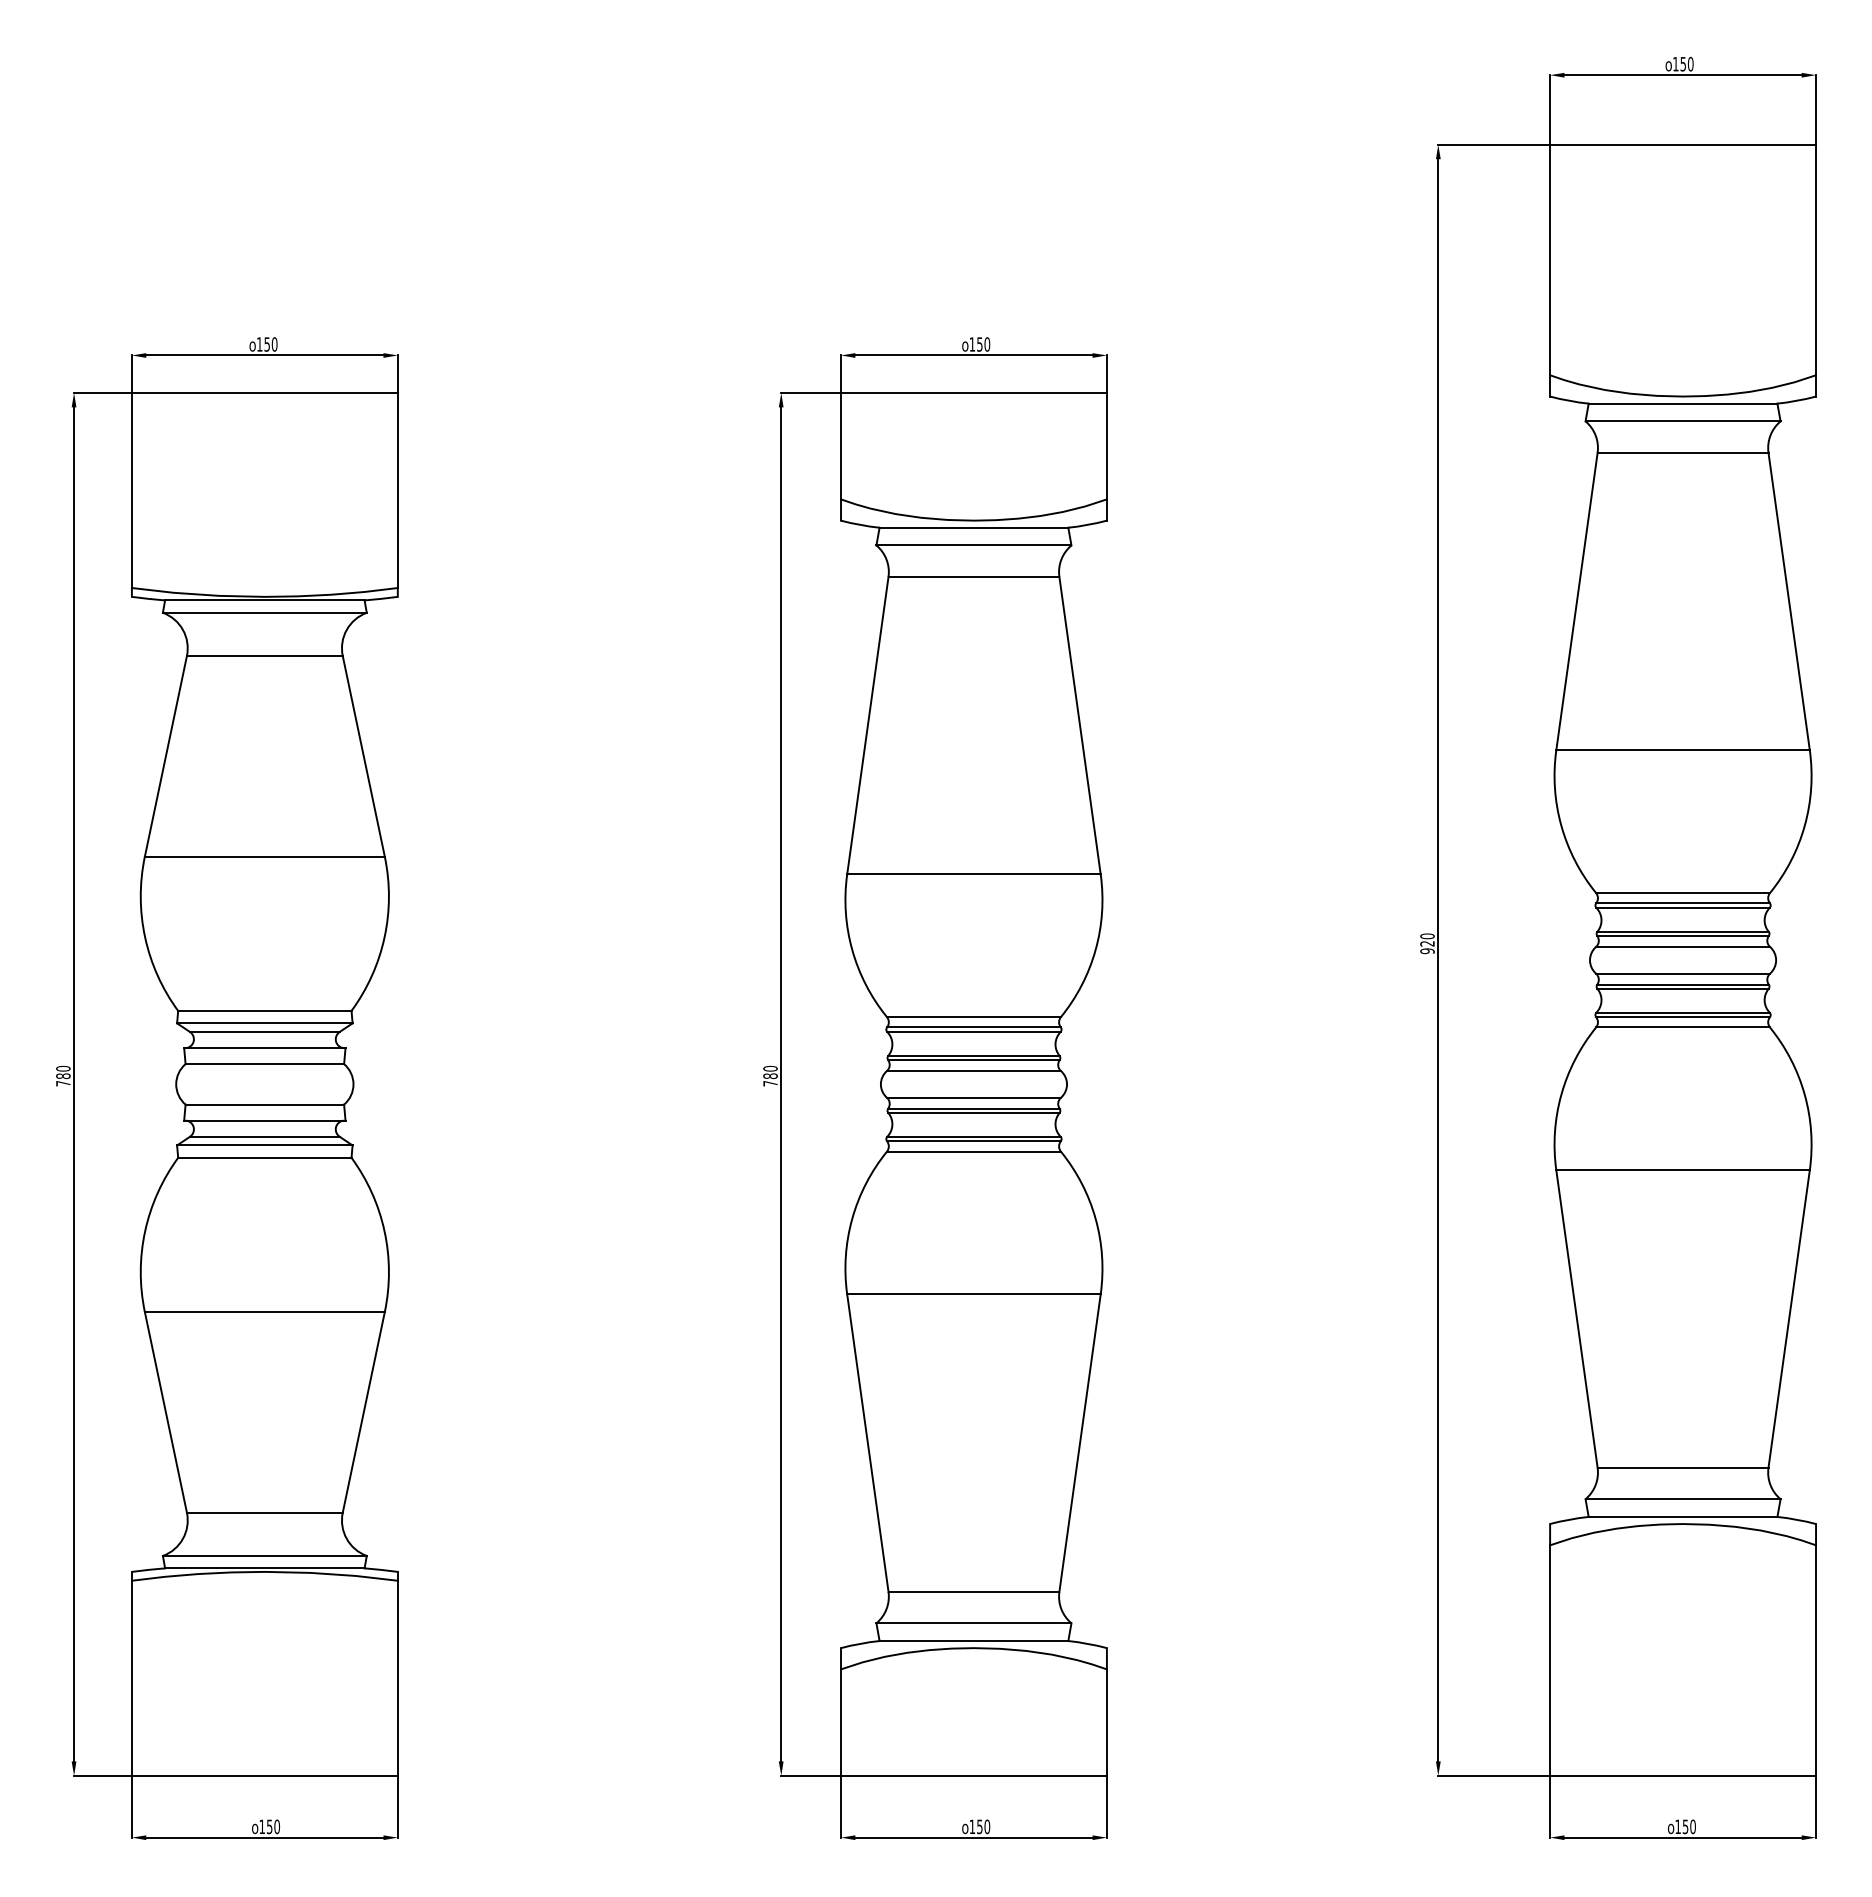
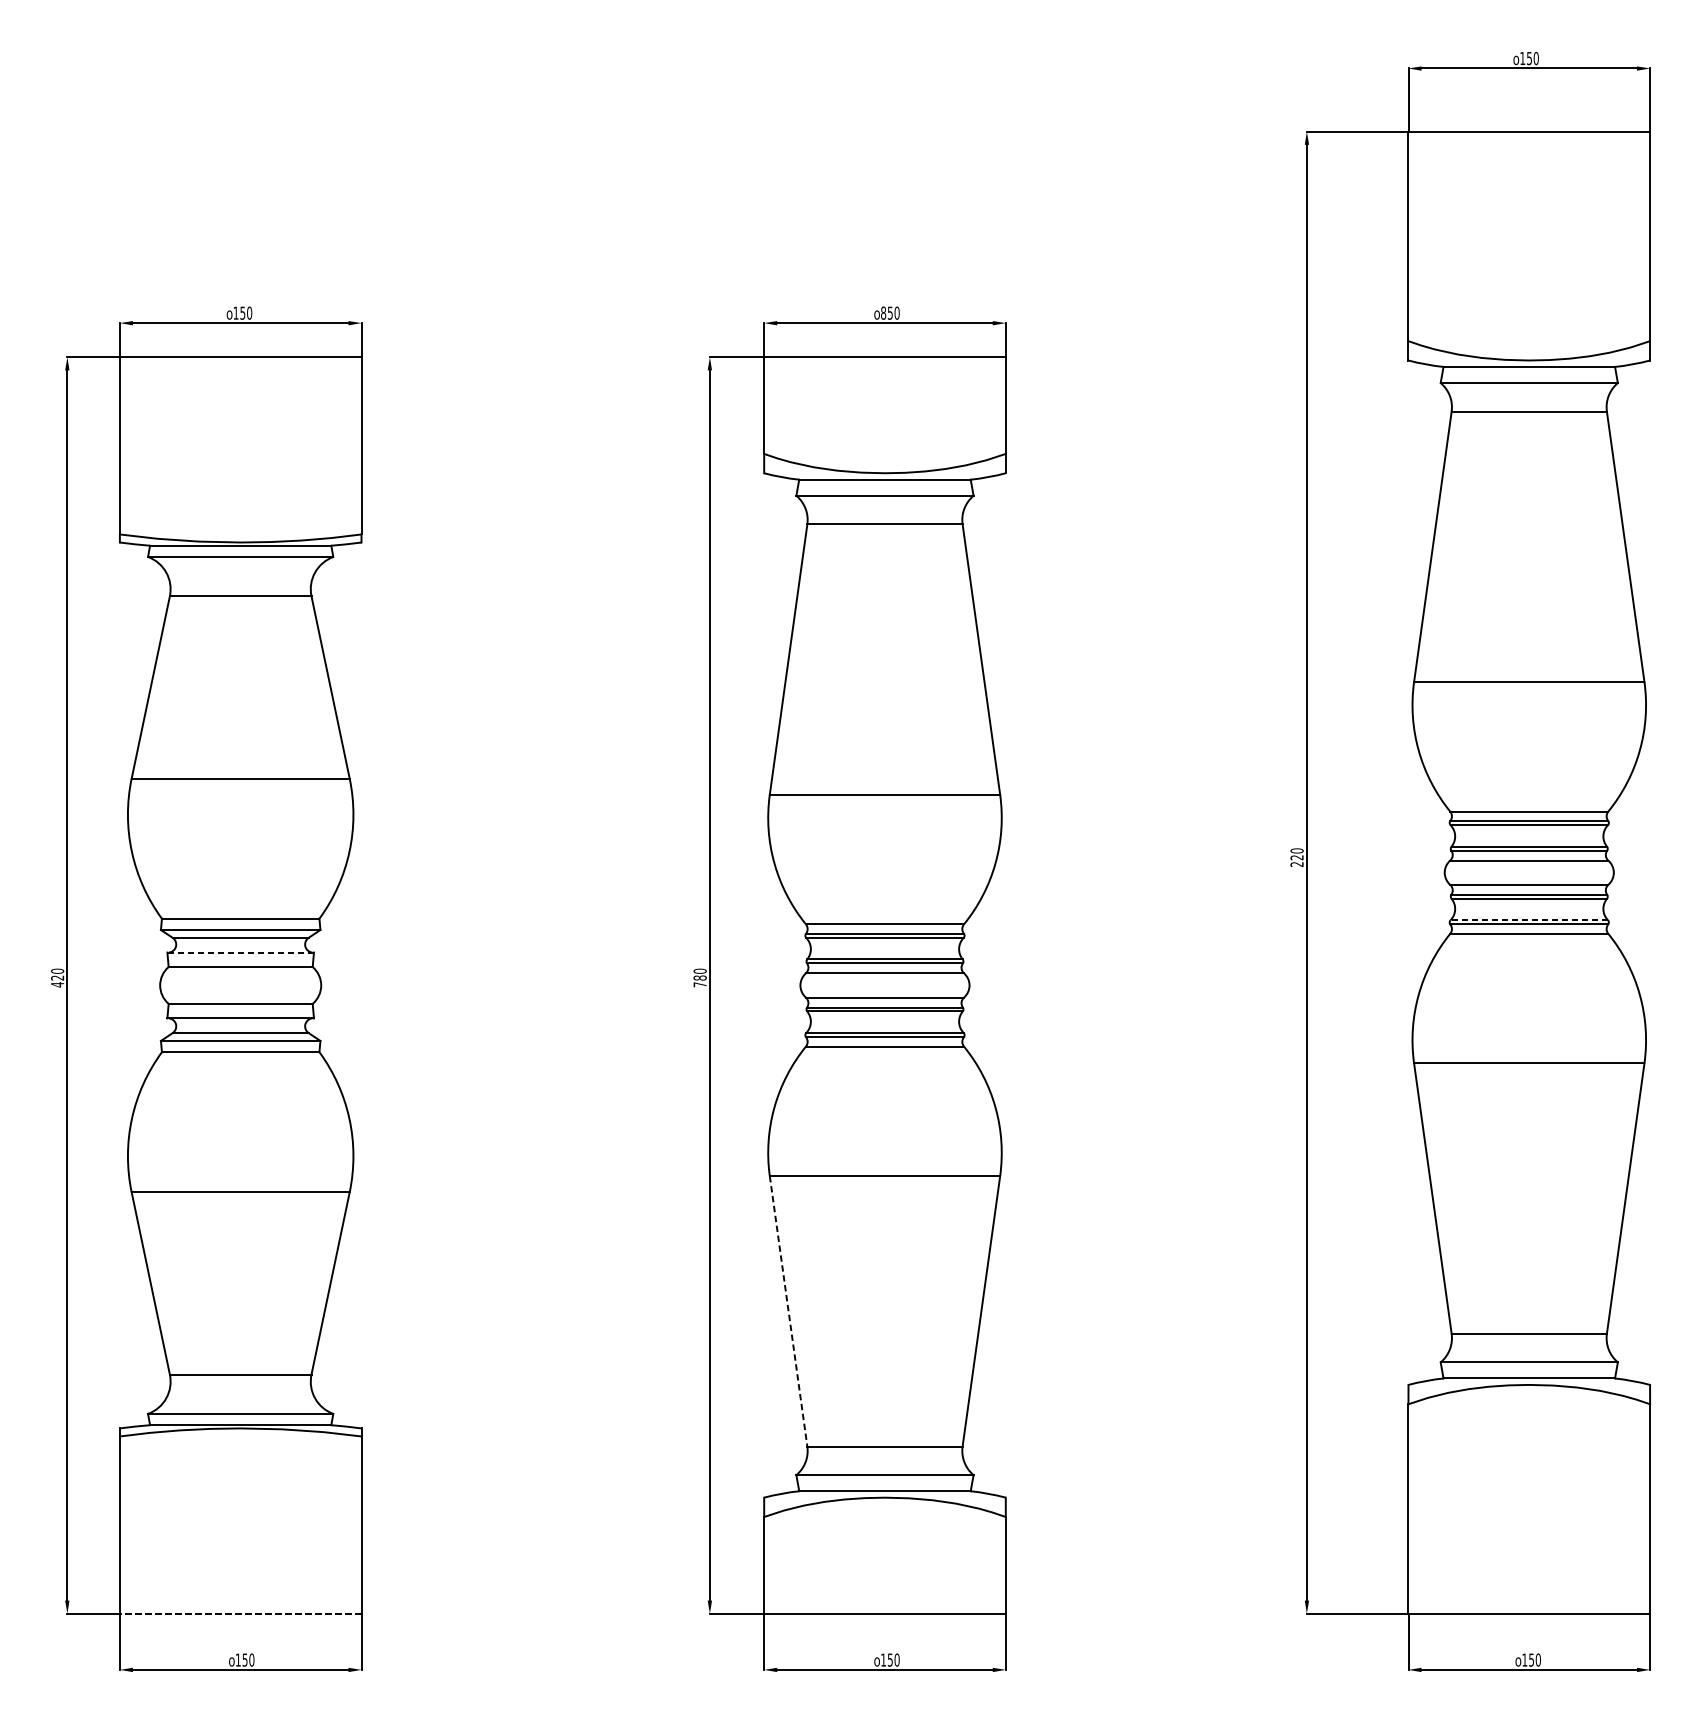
text: (972, 344) -> (883, 313), 150 -> 850
text: (1427, 951) -> (1297, 864), 920 -> 220
line: (1683, 1012) -> (1529, 920), solid -> dashed
line: (264, 1048) -> (240, 952), solid -> dashed
text: (63, 1079) -> (57, 981), 780 -> 420
line: (867, 1443) -> (788, 1311), solid -> dashed
line: (264, 1775) -> (240, 1613), solid -> dashed

